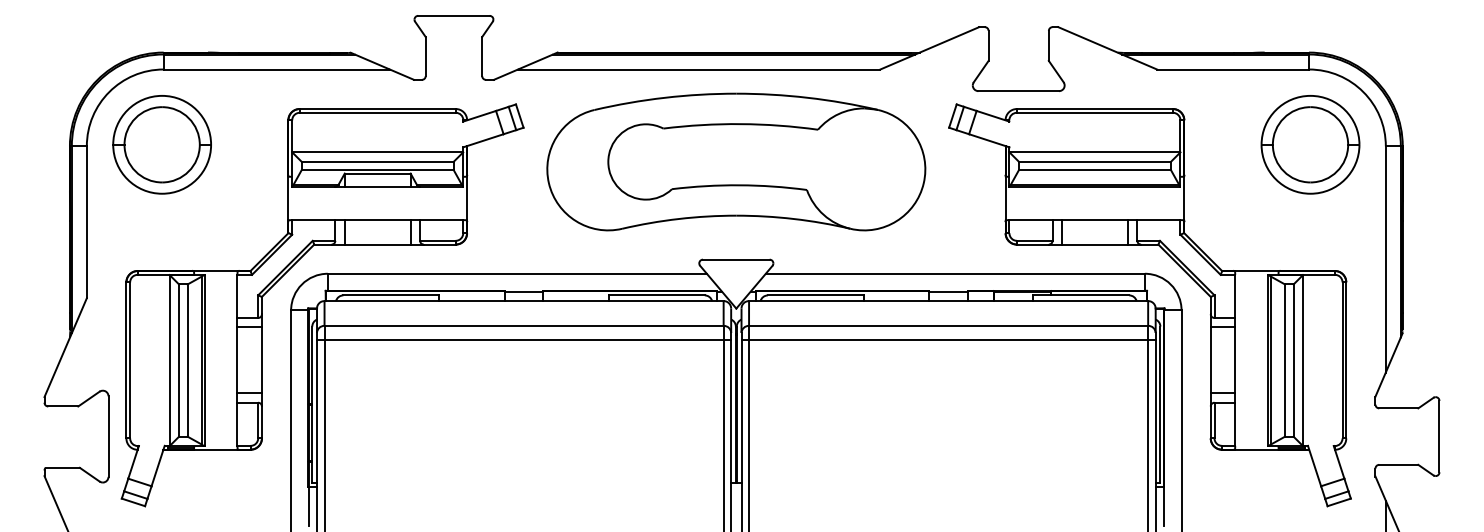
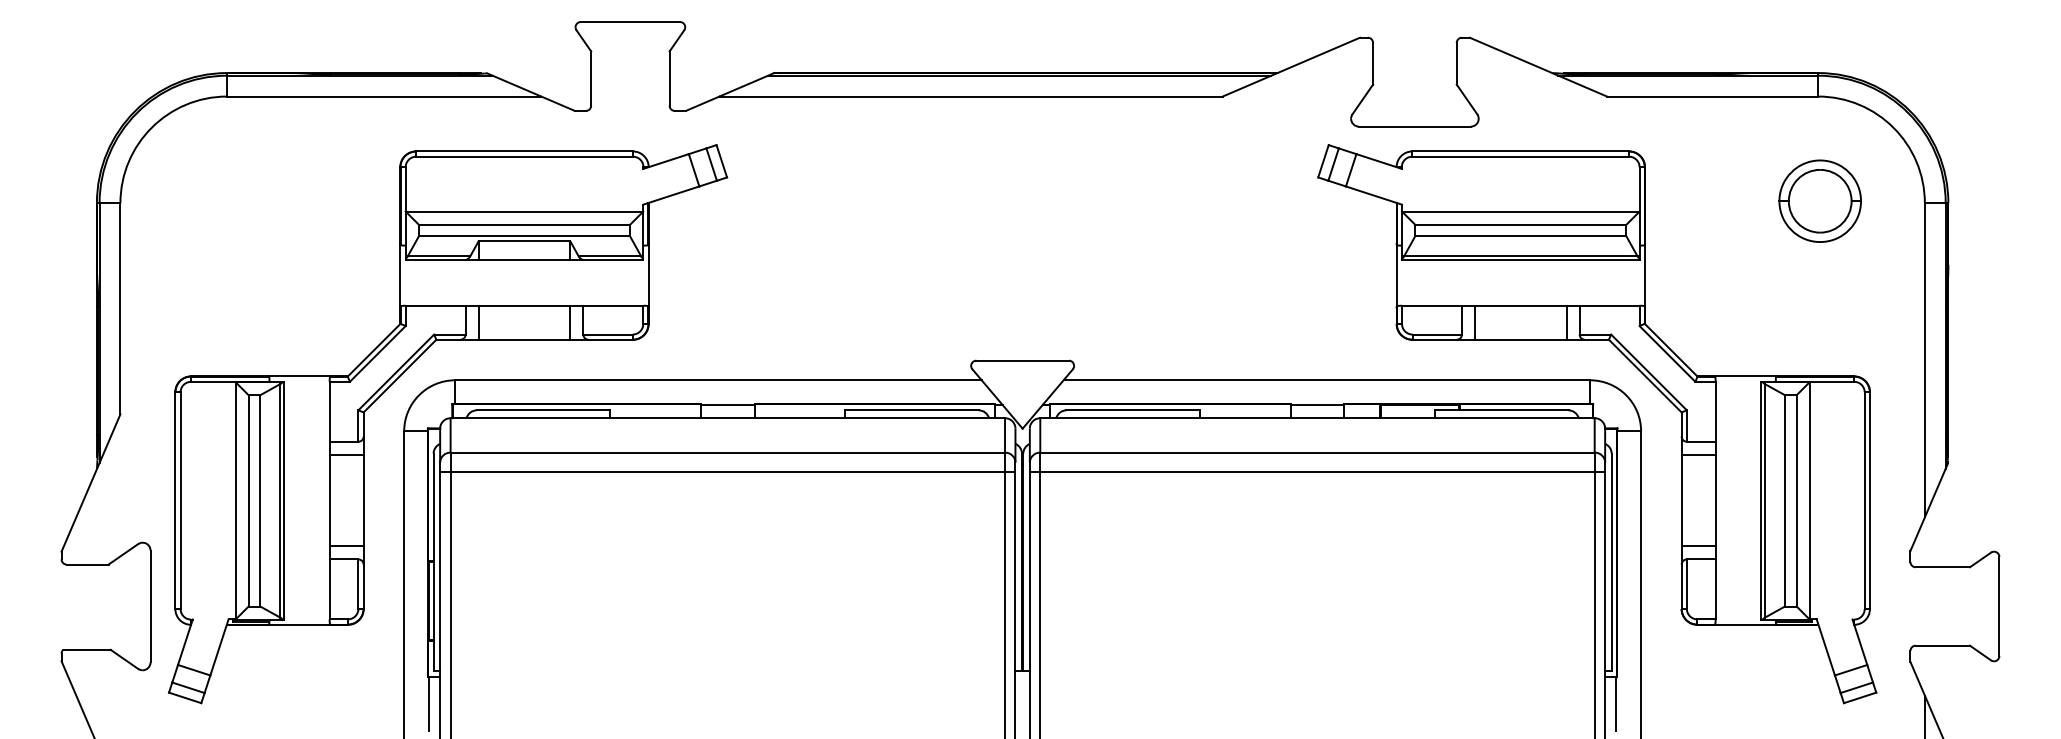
part: (161, 144) -> (224, 200), removed
part: (1310, 144) -> (1820, 200), size x0.6
part: (736, 161) -> (1022, 224), removed

